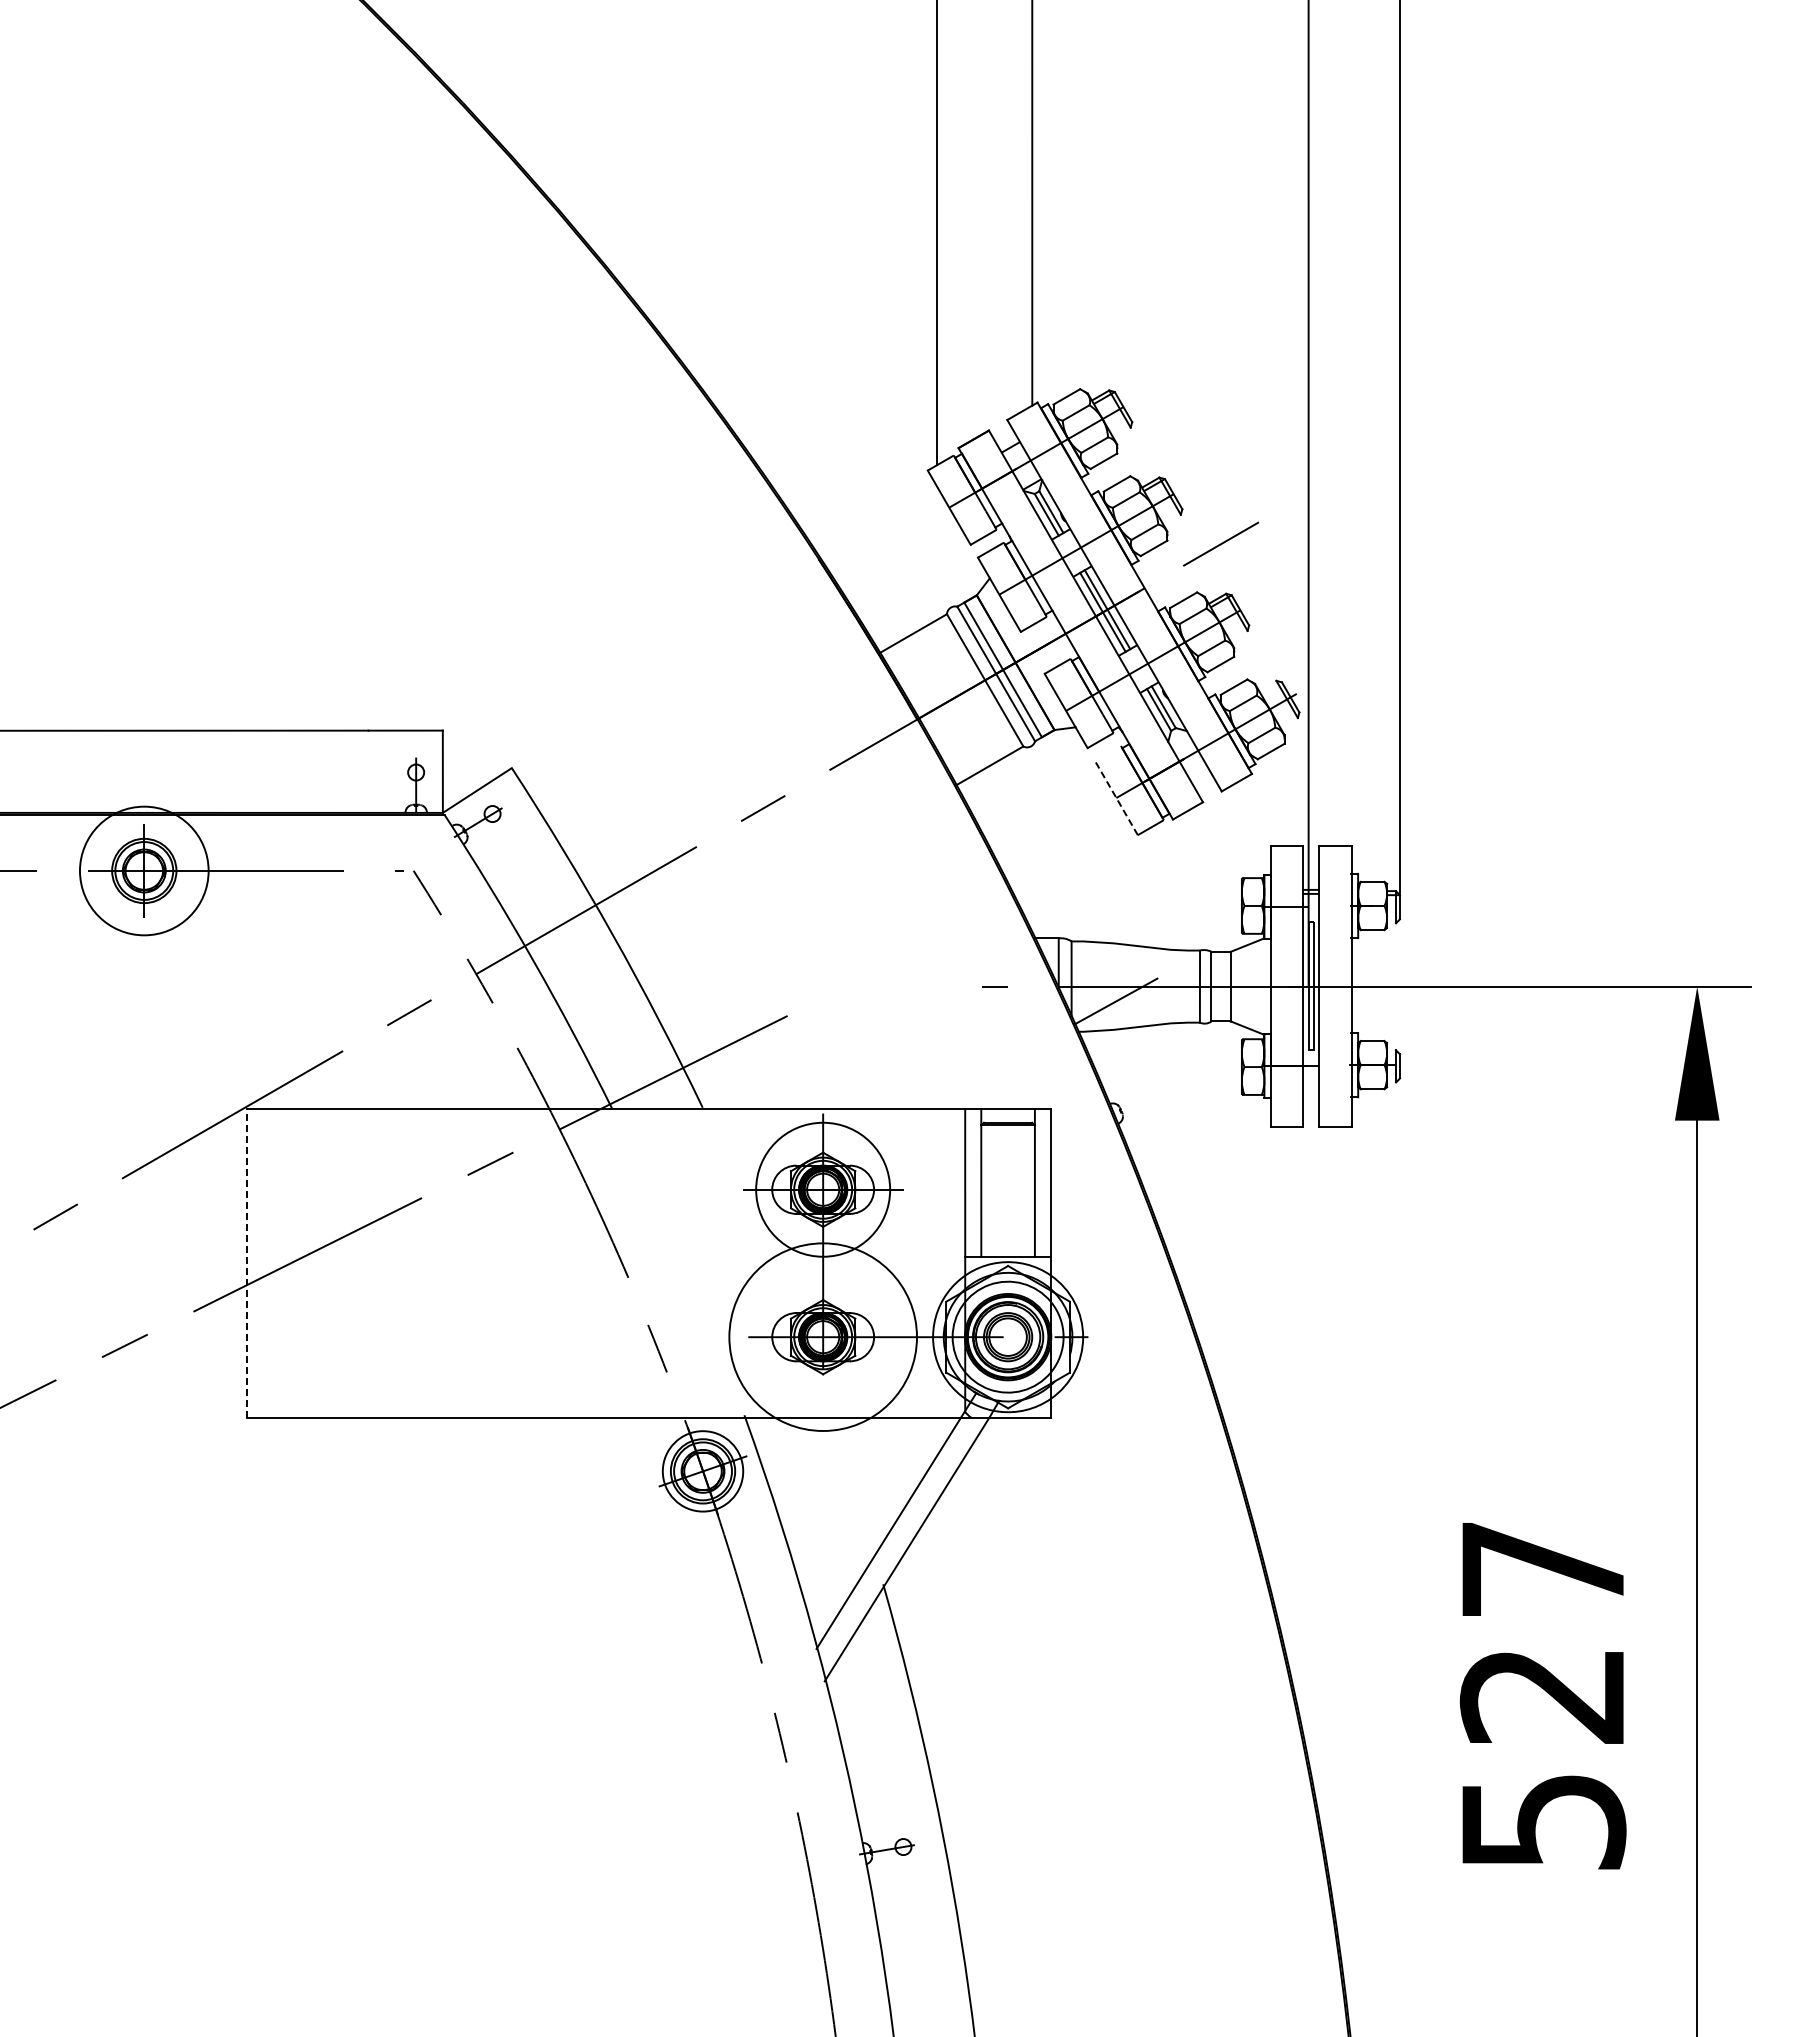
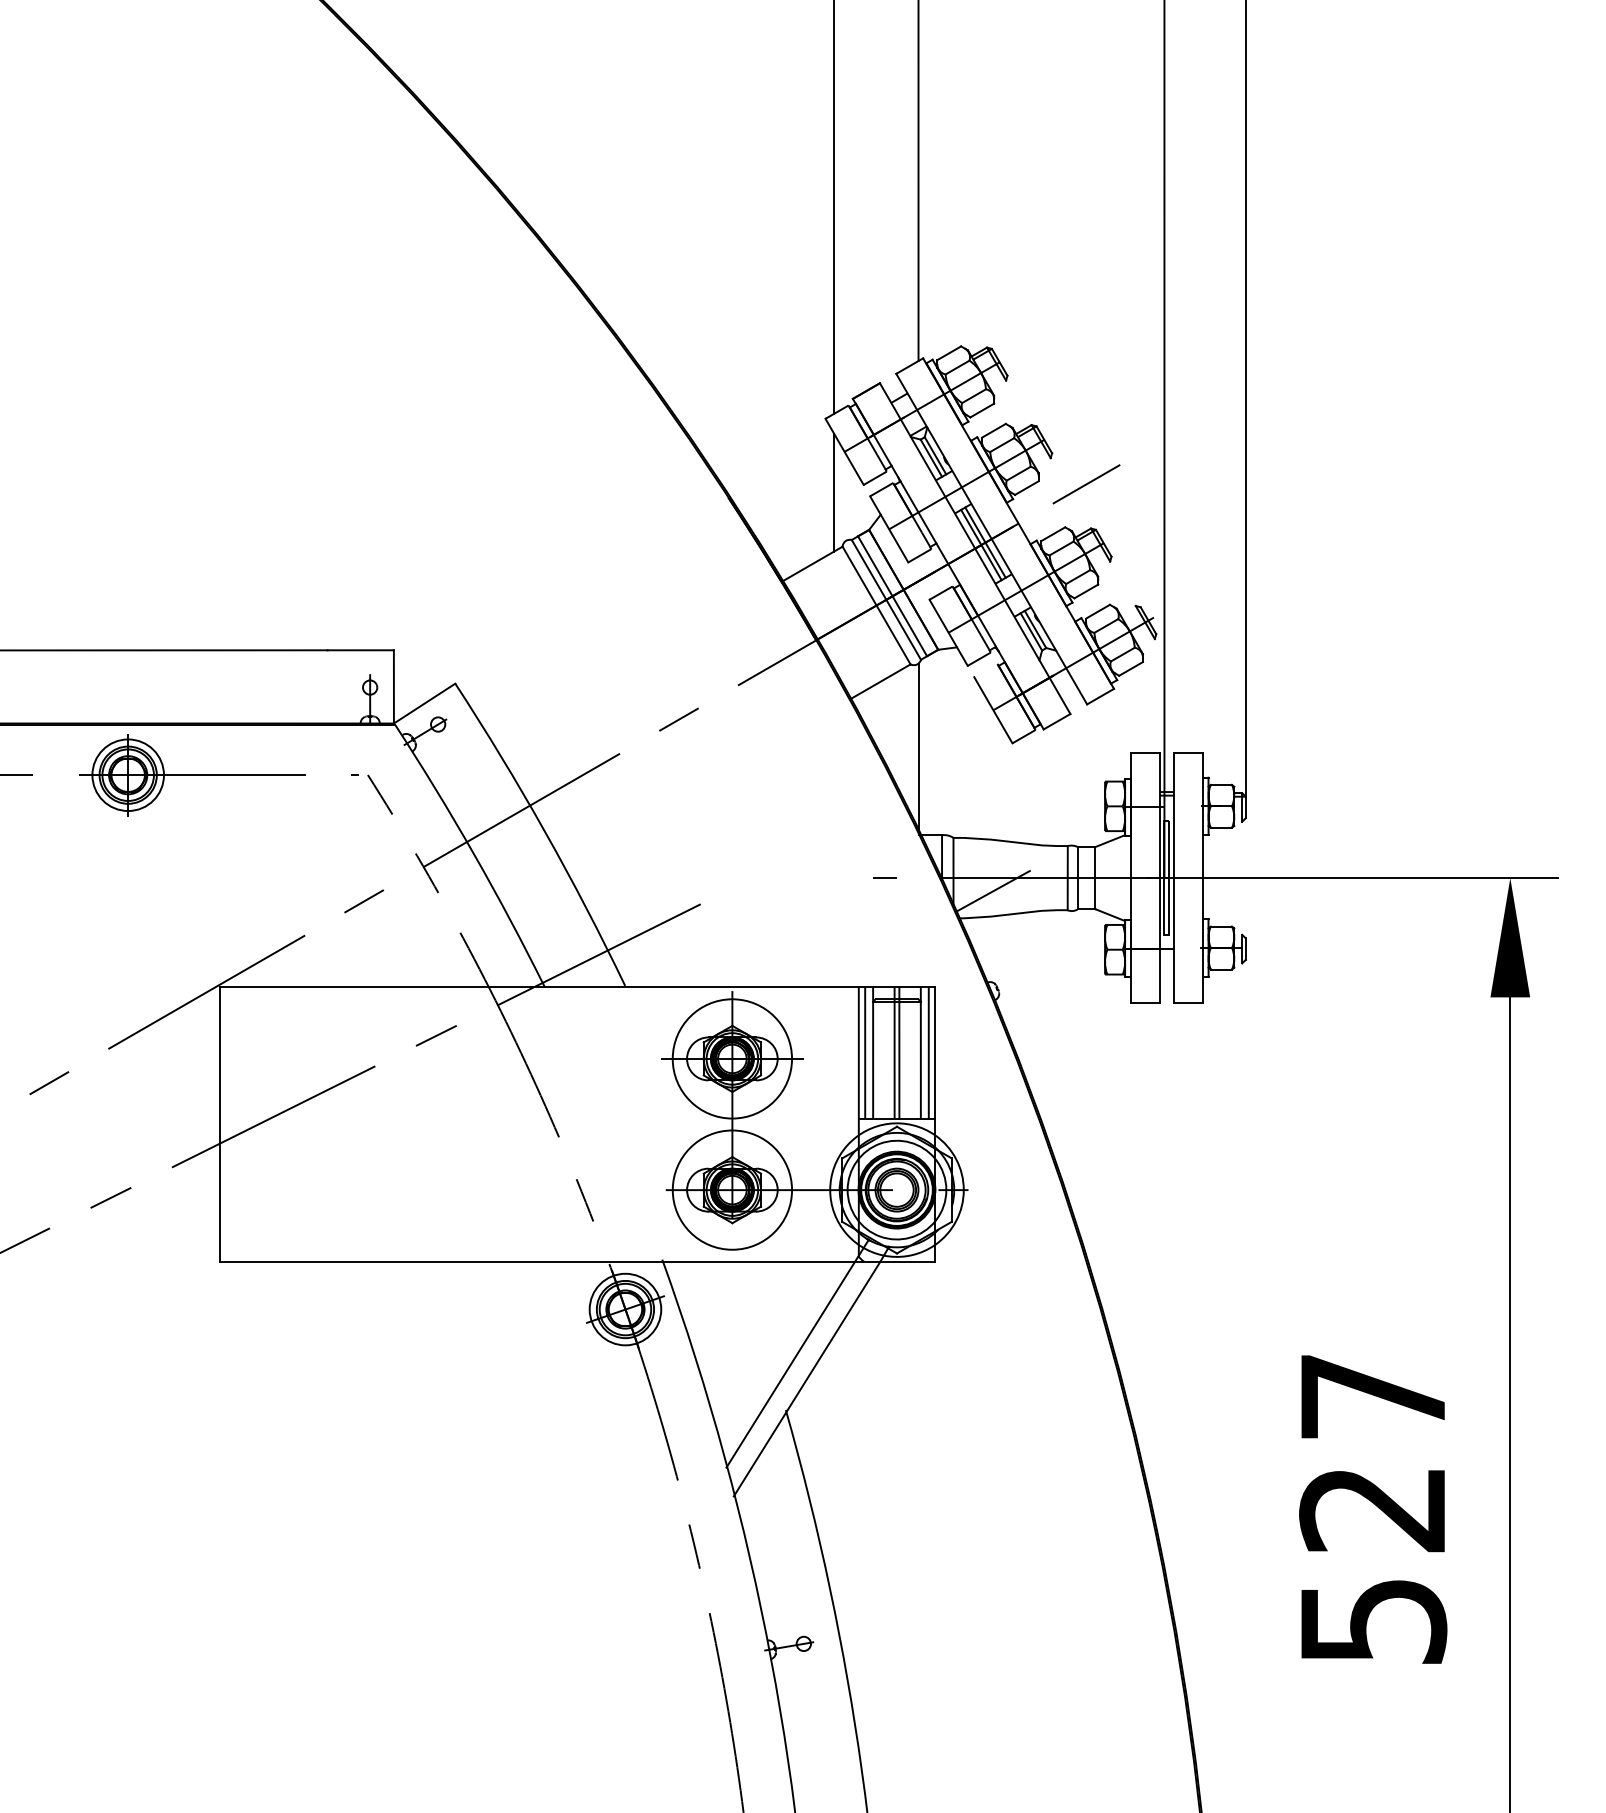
line: (937, 553) -> (834, 492), added
line: (1116, 798) -> (993, 710), dashed -> solid
line: (1032, 841) -> (918, 748), added
circle: (144, 870) -> (128, 774), size x0.62
line: (972, 1182) -> (865, 1052), added
line: (1005, 1182) -> (894, 1052), added
line: (1010, 1182) -> (899, 1052), added
line: (1043, 1182) -> (928, 1052), added
line: (246, 1262) -> (219, 1123), dashed -> solid
circle: (823, 1337) -> (732, 1190), size x0.71

